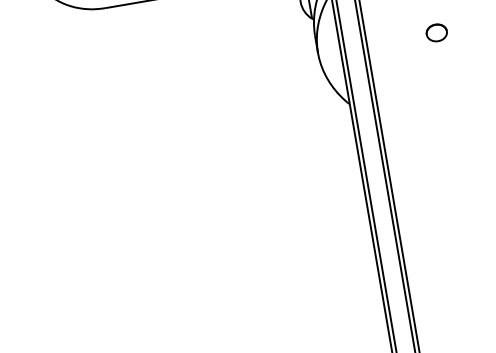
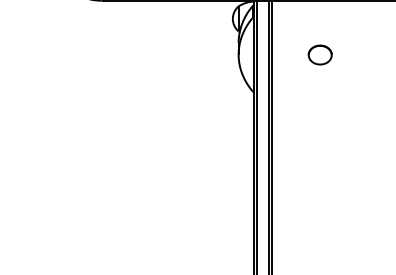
part: (435, 32) -> (319, 54), size x1.67

